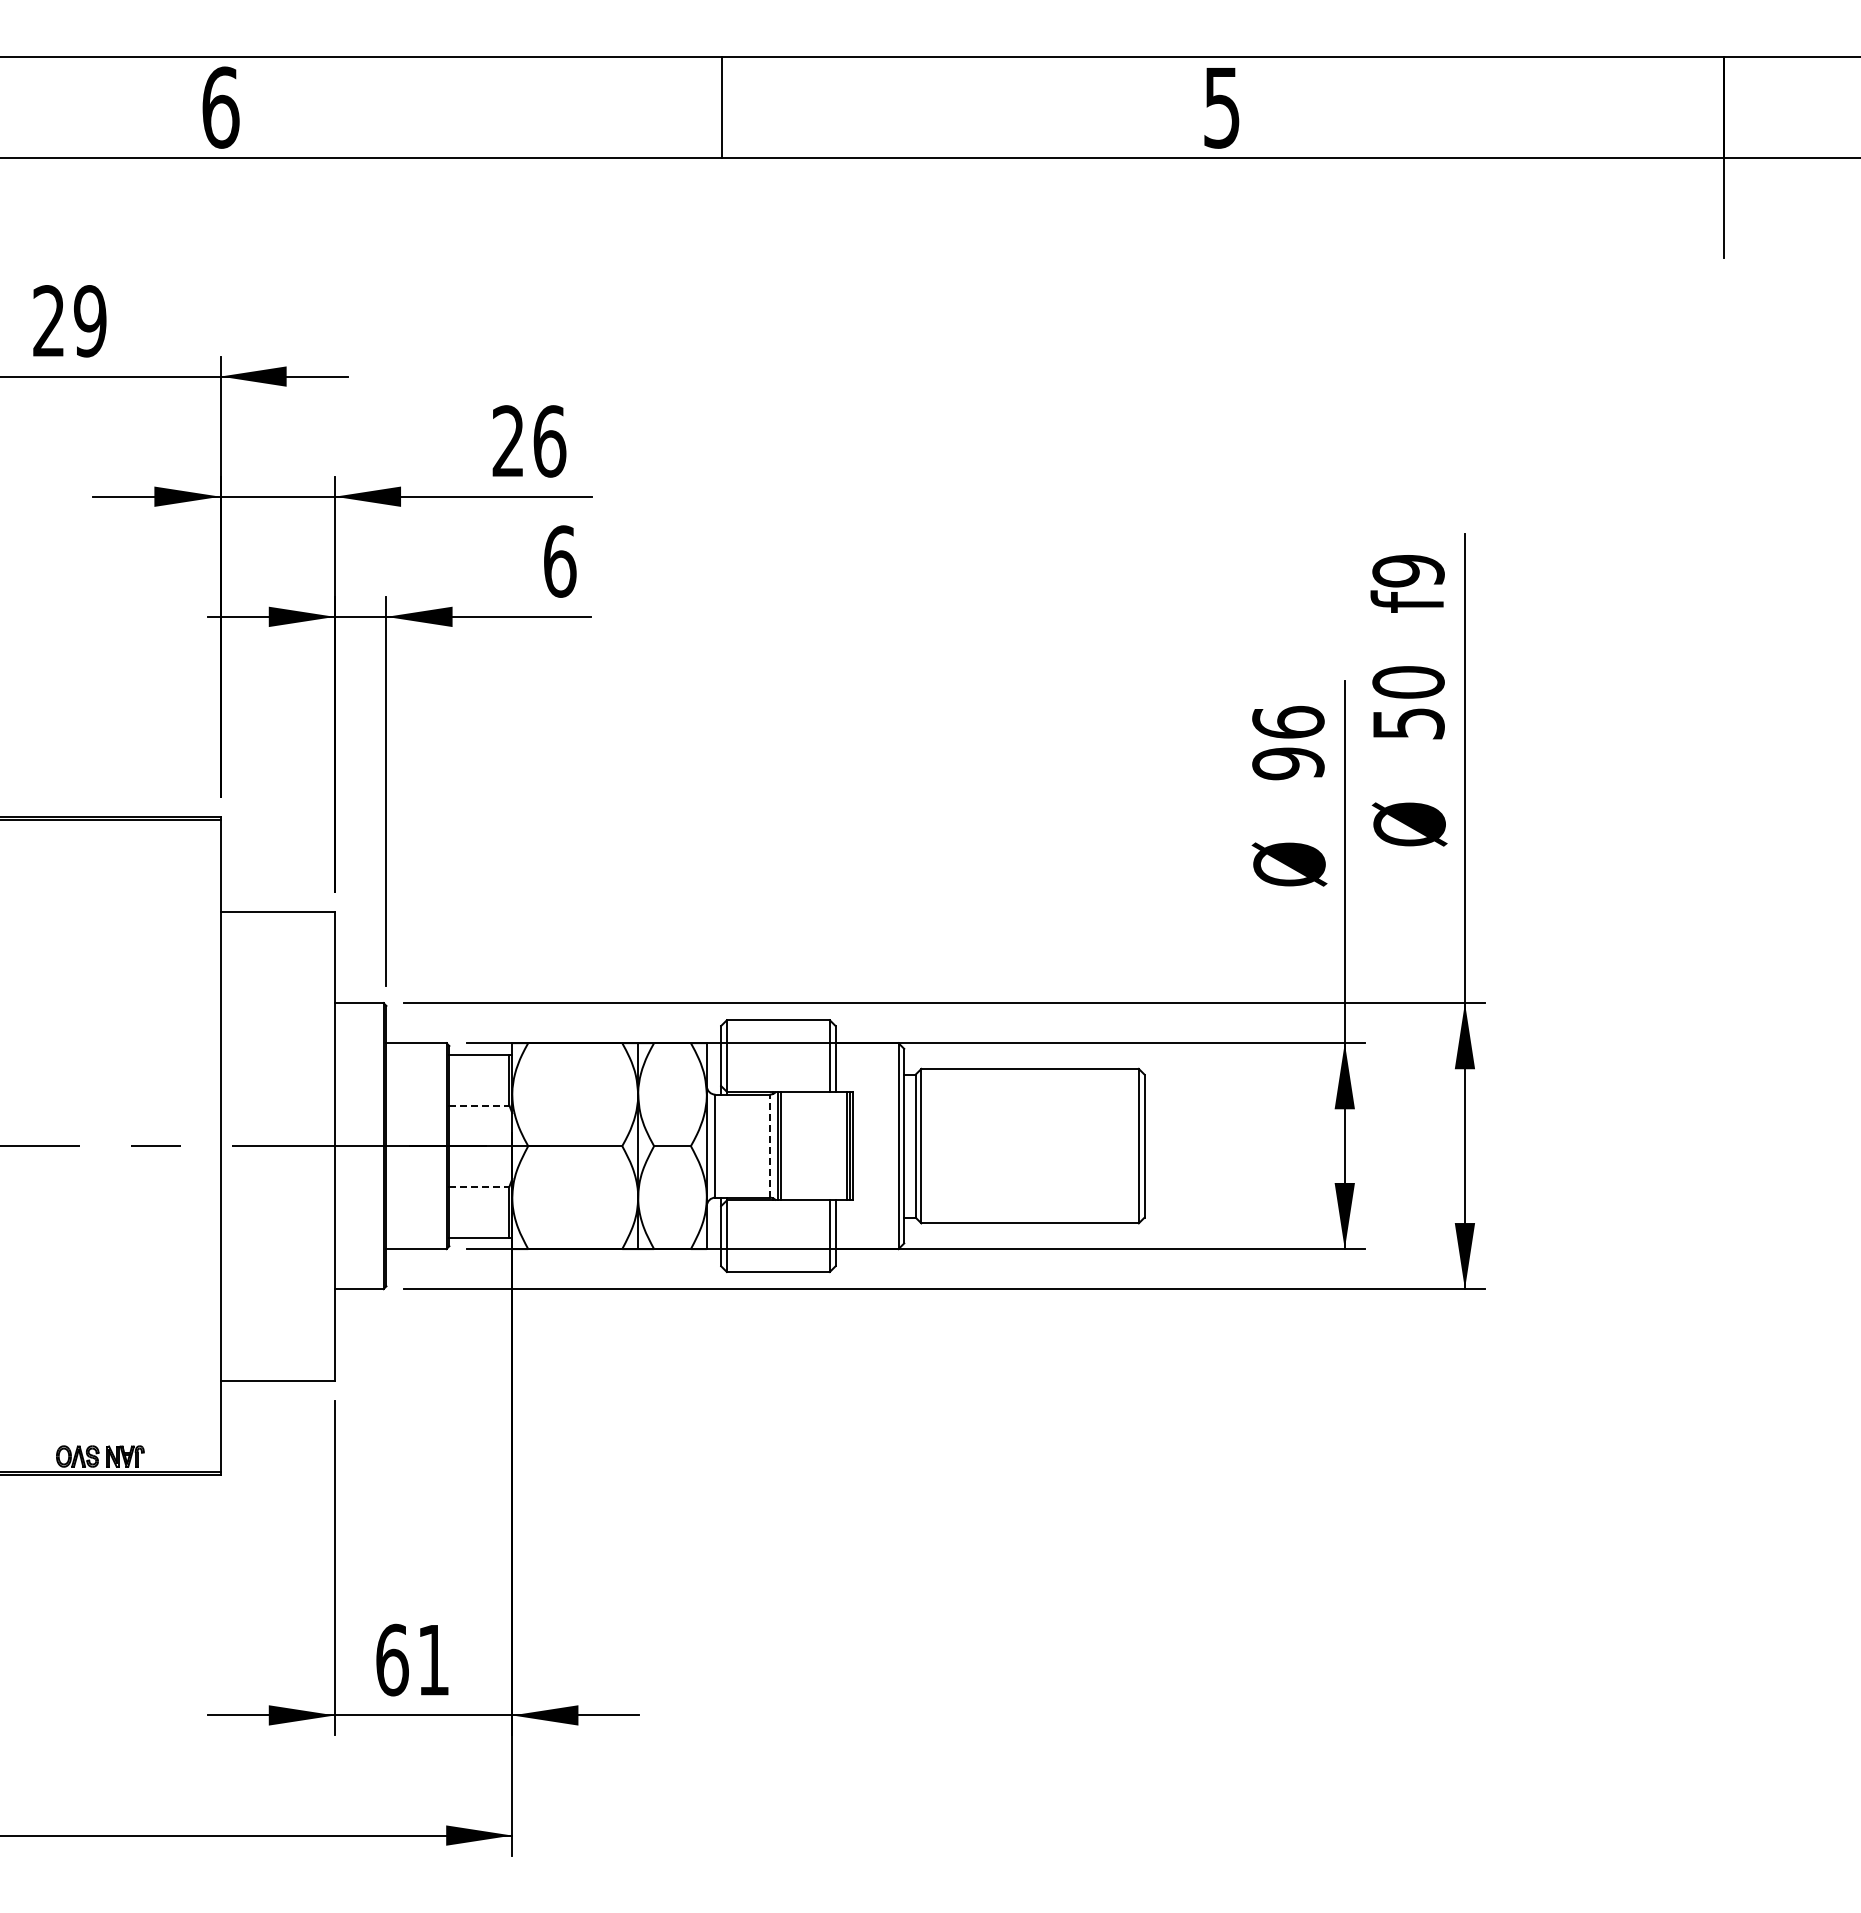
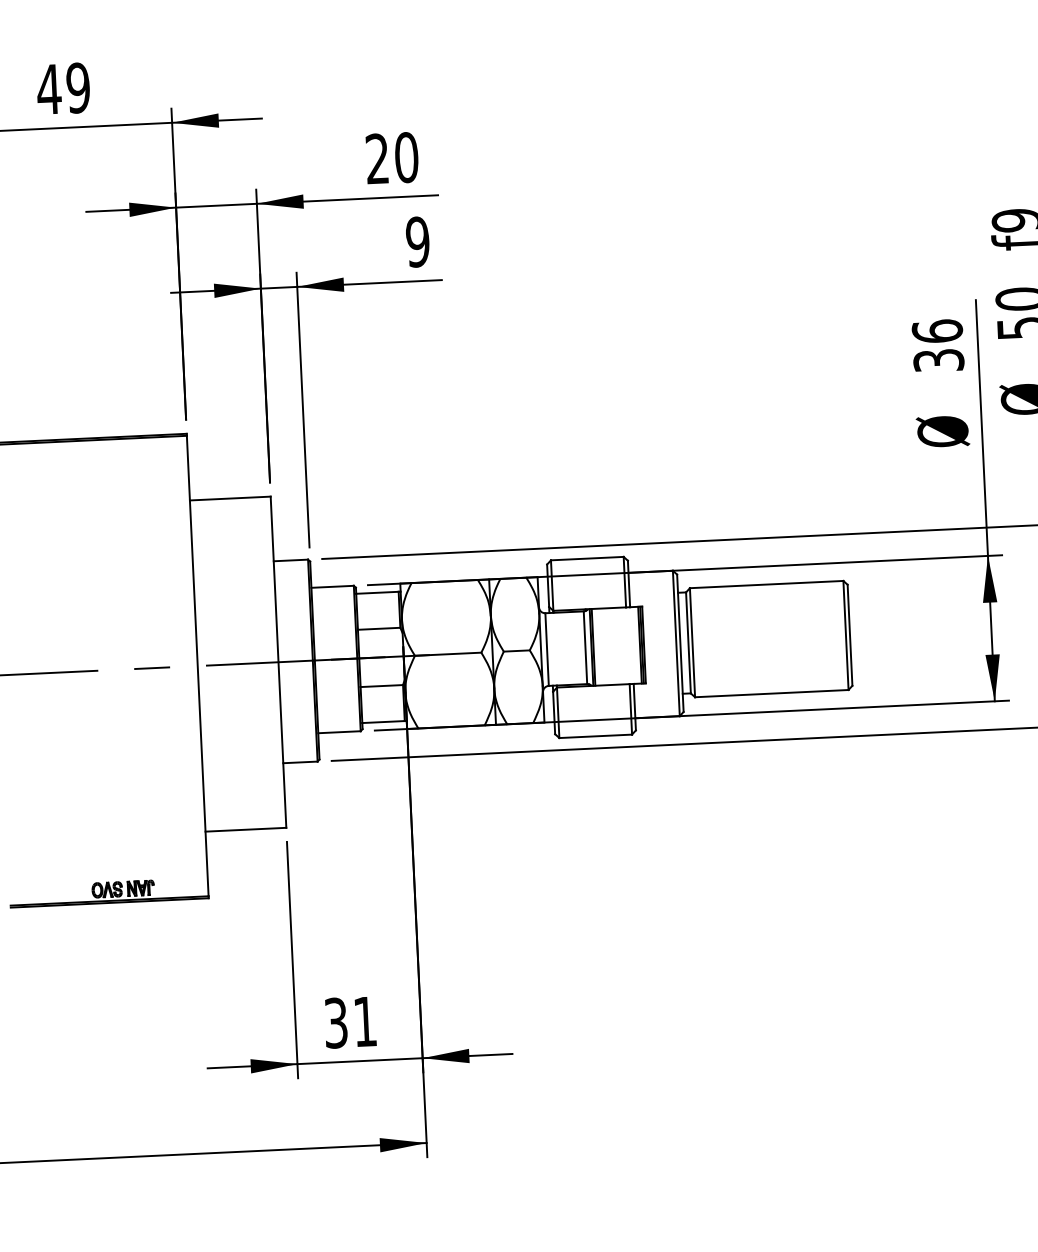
text: (48, 320) -> (48, 88), 29 -> 49
text: (549, 441) -> (406, 157), 26 -> 20
text: (559, 561) -> (417, 242), 6 -> 9
text: (1288, 763) -> (938, 360), 96 -> 36
line: (479, 1105) -> (379, 628), dashed -> solid
line: (769, 1145) -> (585, 647), dashed -> solid
line: (479, 1186) -> (381, 685), dashed -> solid
text: (392, 1659) -> (336, 1022), 61 -> 31

